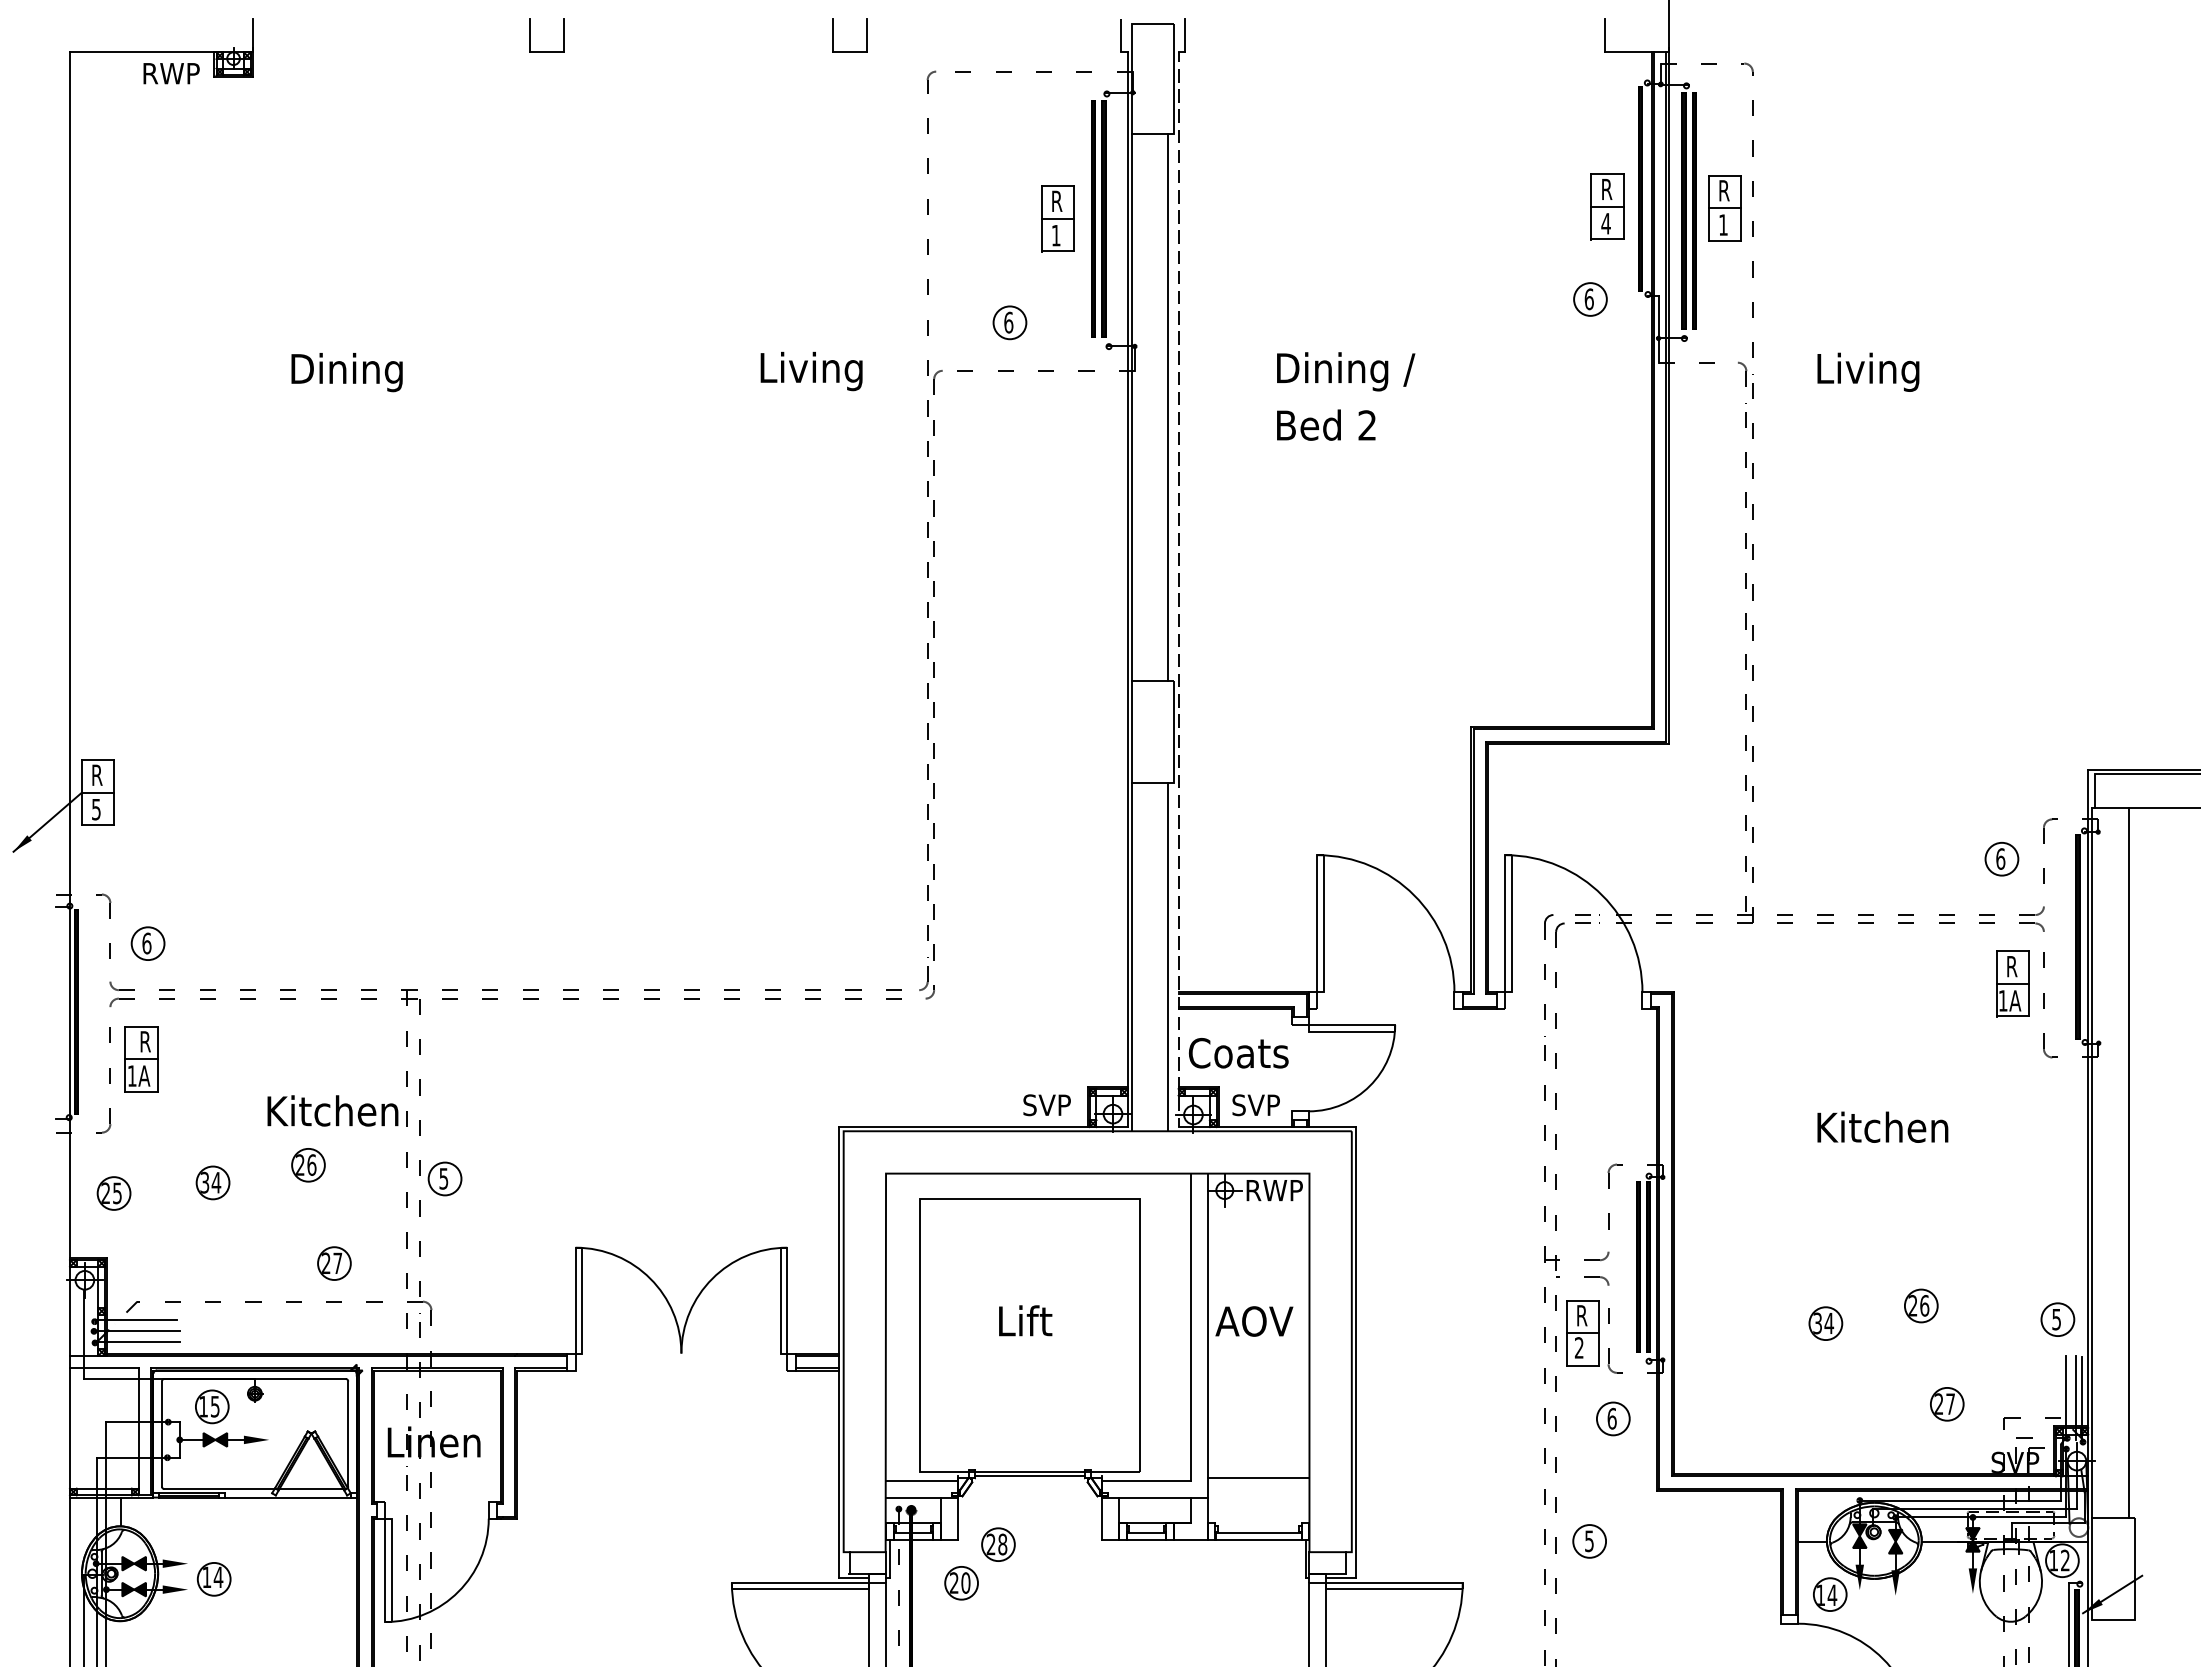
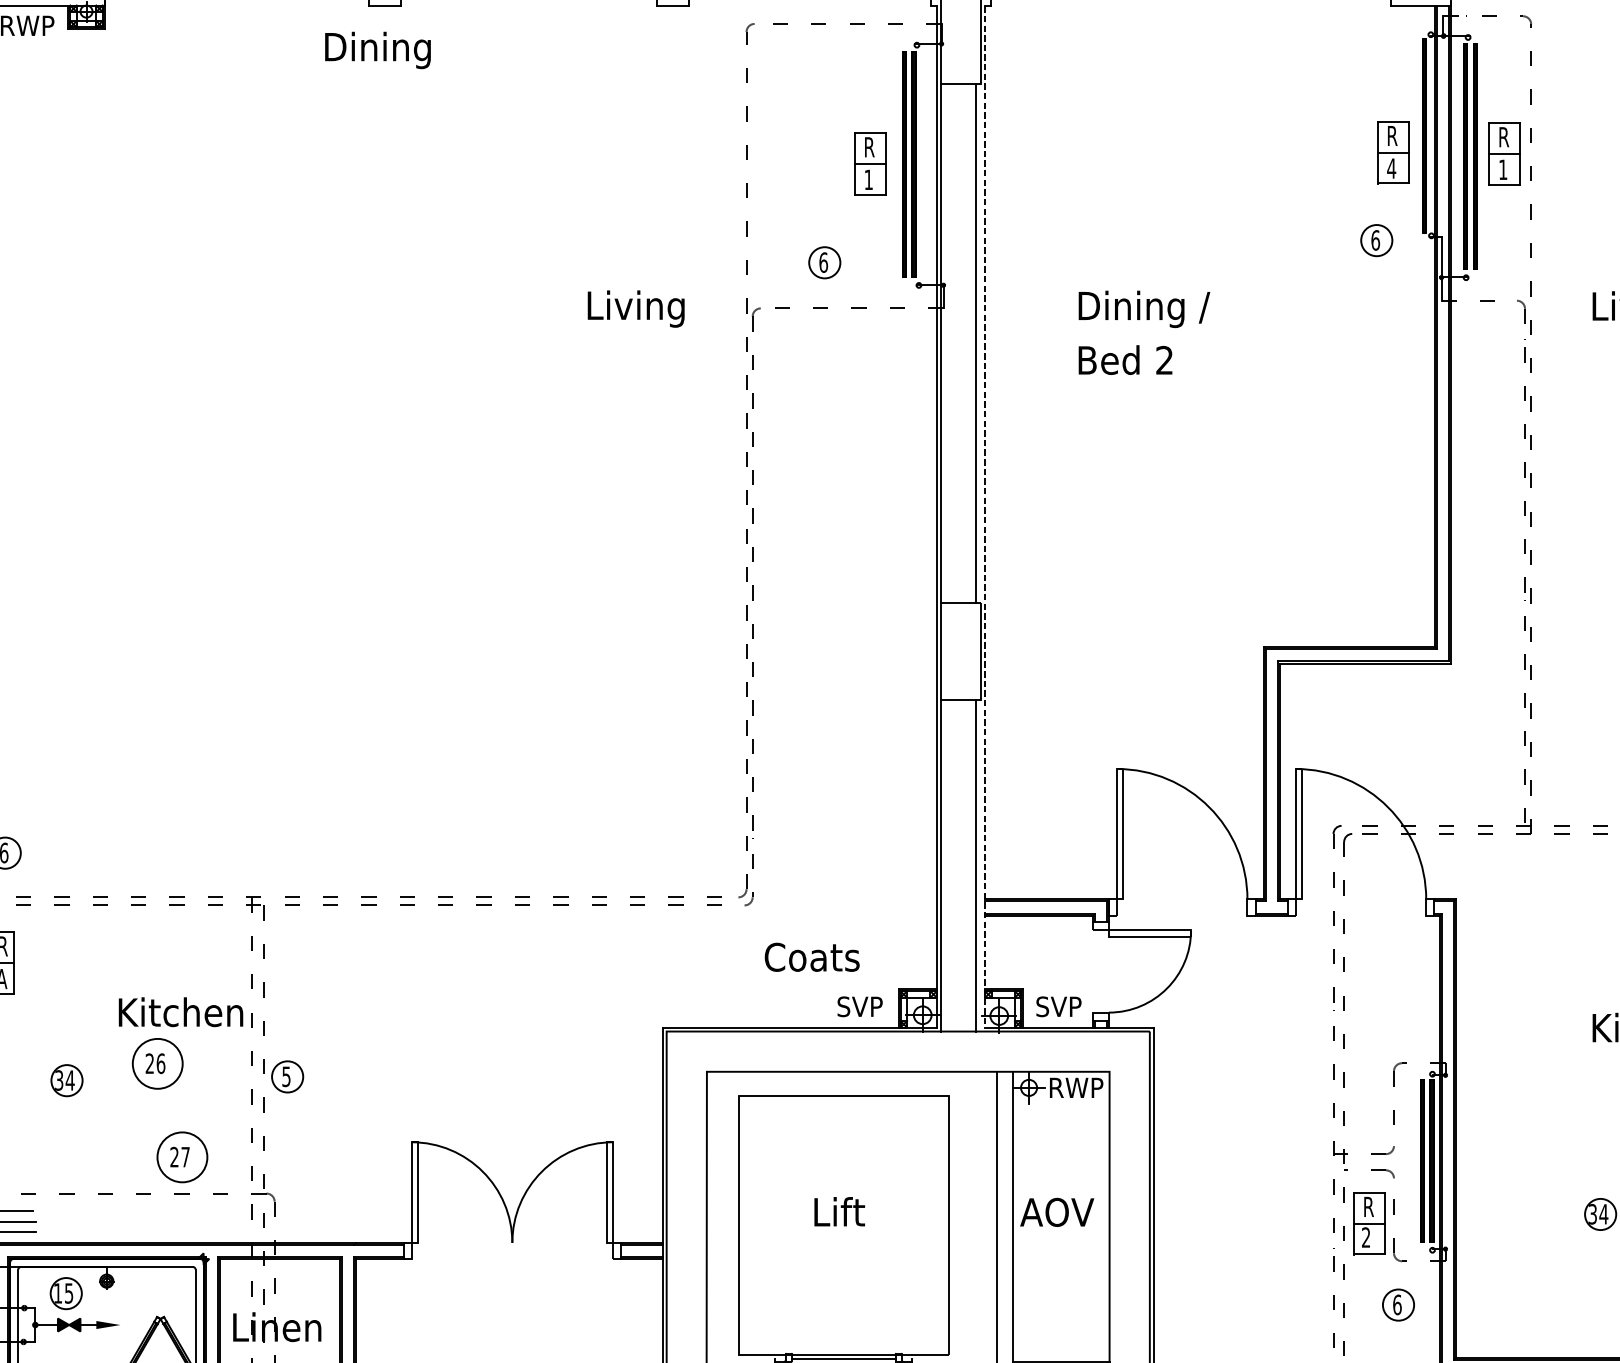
text: (346, 372) -> (377, 50), moved
text: (1238, 1053) -> (811, 957), moved
circle: (308, 1164) -> (157, 1063), size x1.6
circle: (334, 1263) -> (182, 1157), size x1.6

